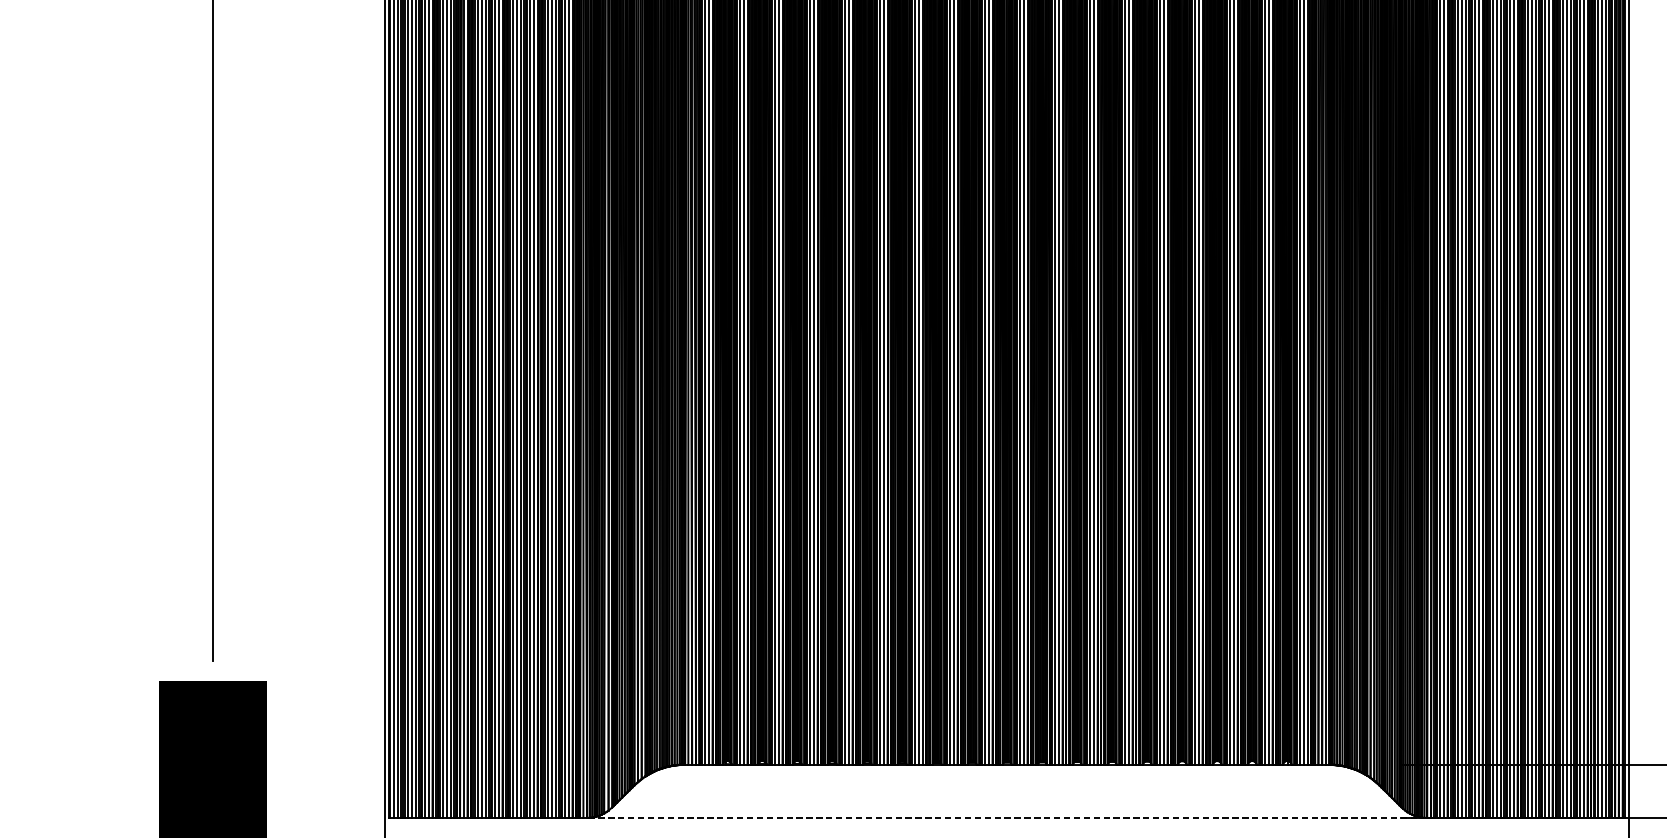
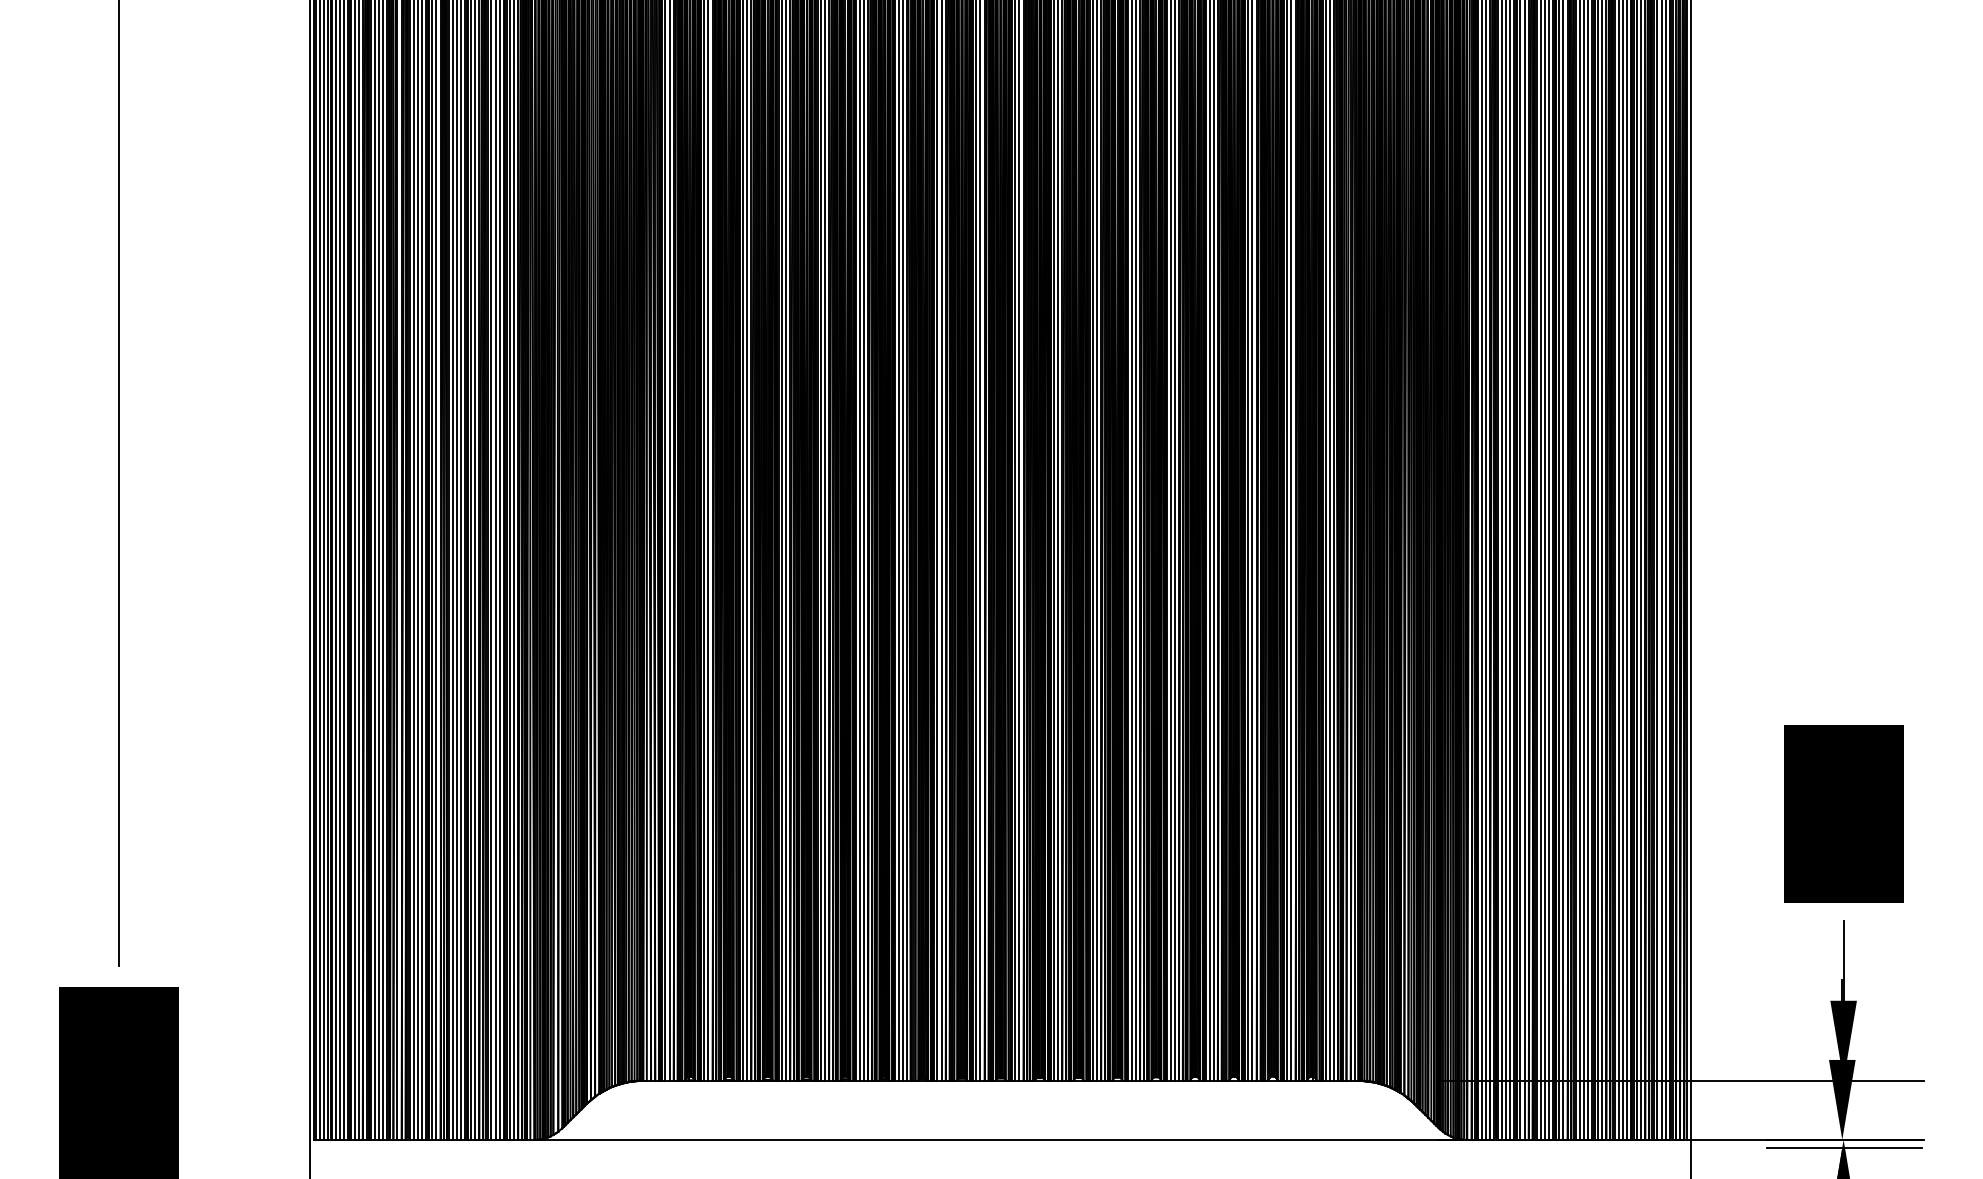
line: (1006, 817) -> (1000, 1139), dashed -> solid

